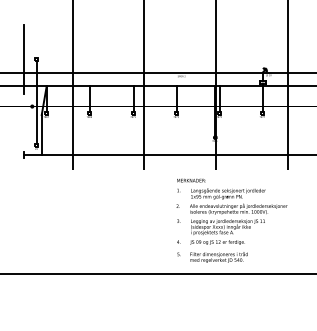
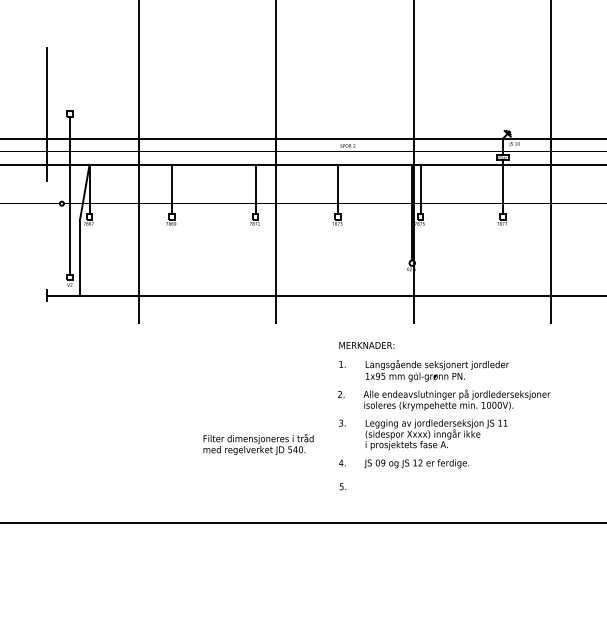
text: (218, 257) -> (257, 444), moved

